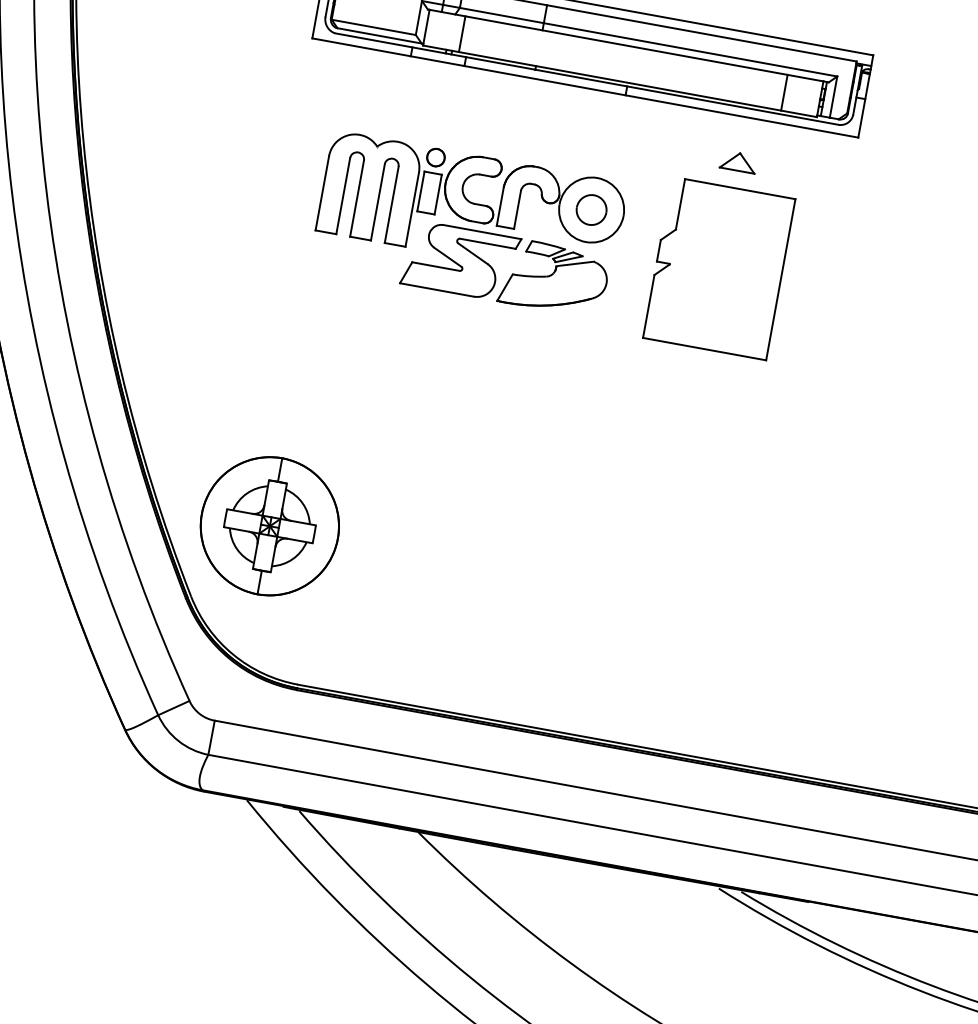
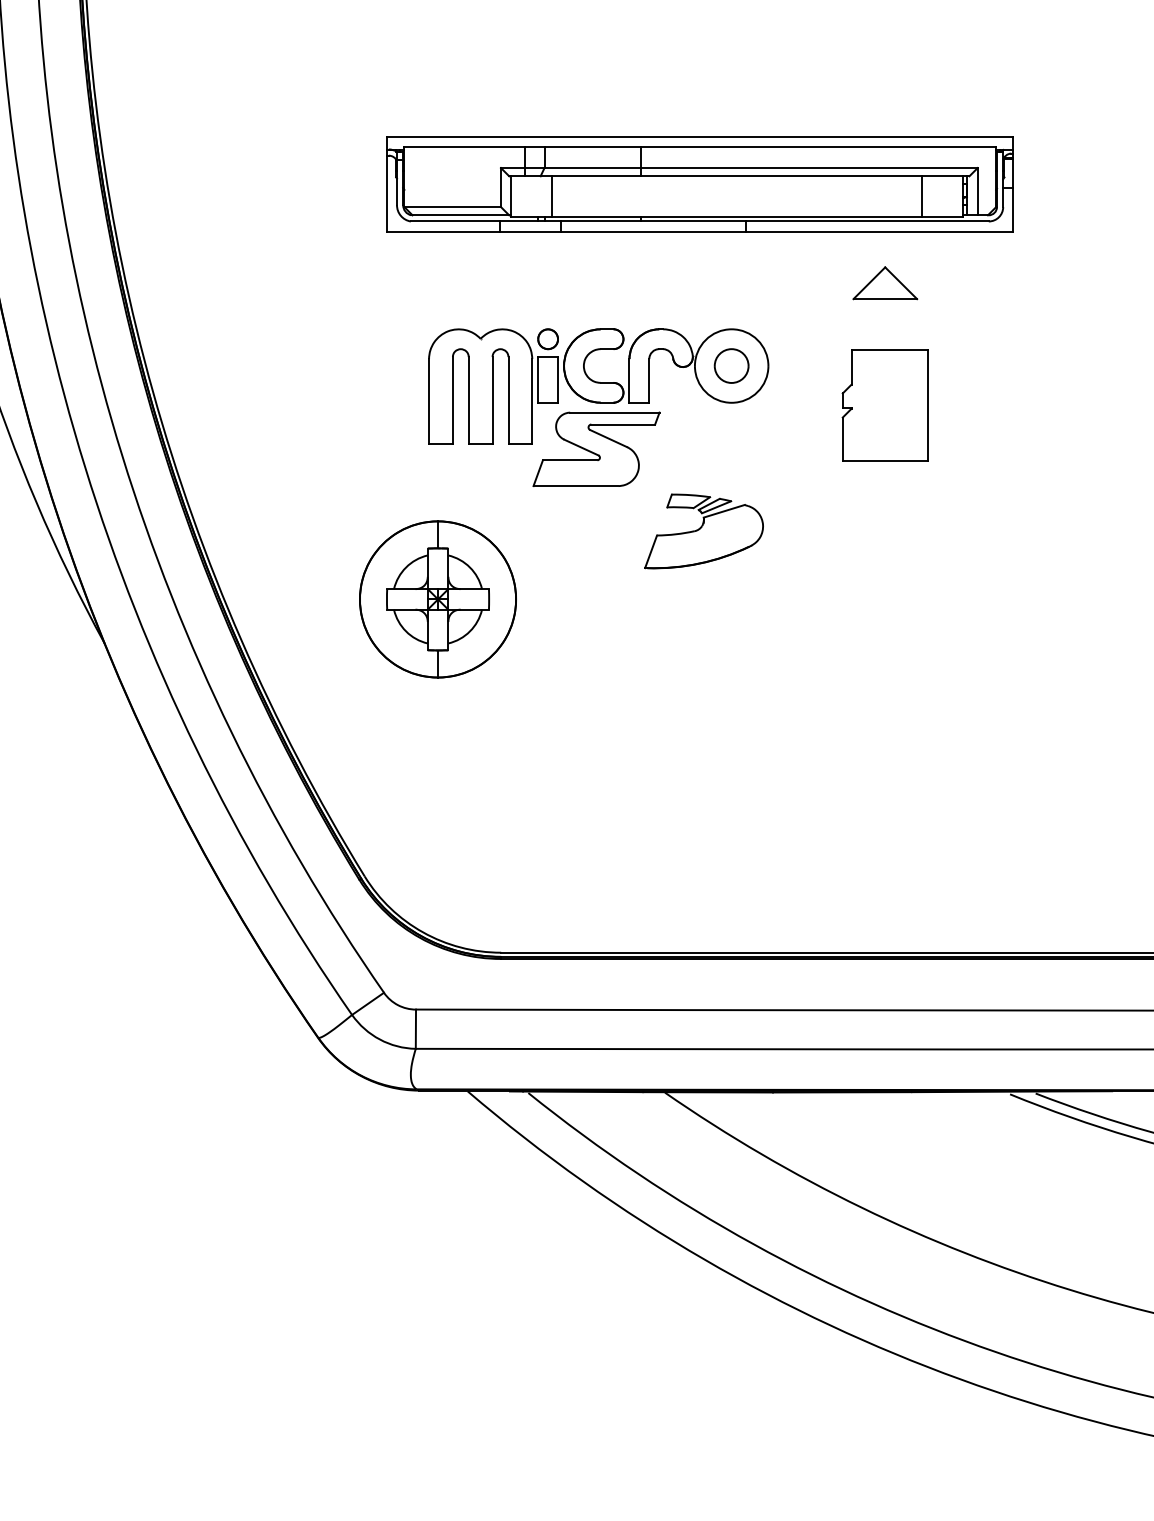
part: (738, 161) -> (885, 282), size x1.6
part: (718, 268) -> (884, 405), size x0.6
part: (553, 278) -> (703, 531), moved
part: (269, 526) -> (437, 599), moved

